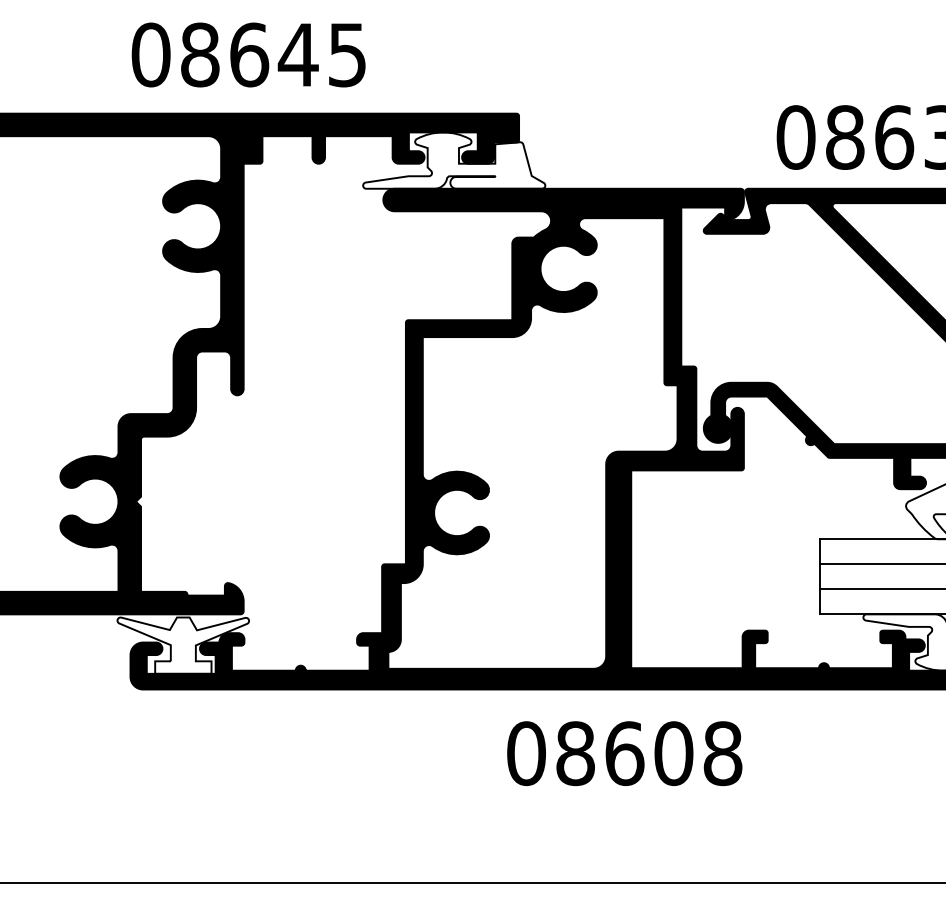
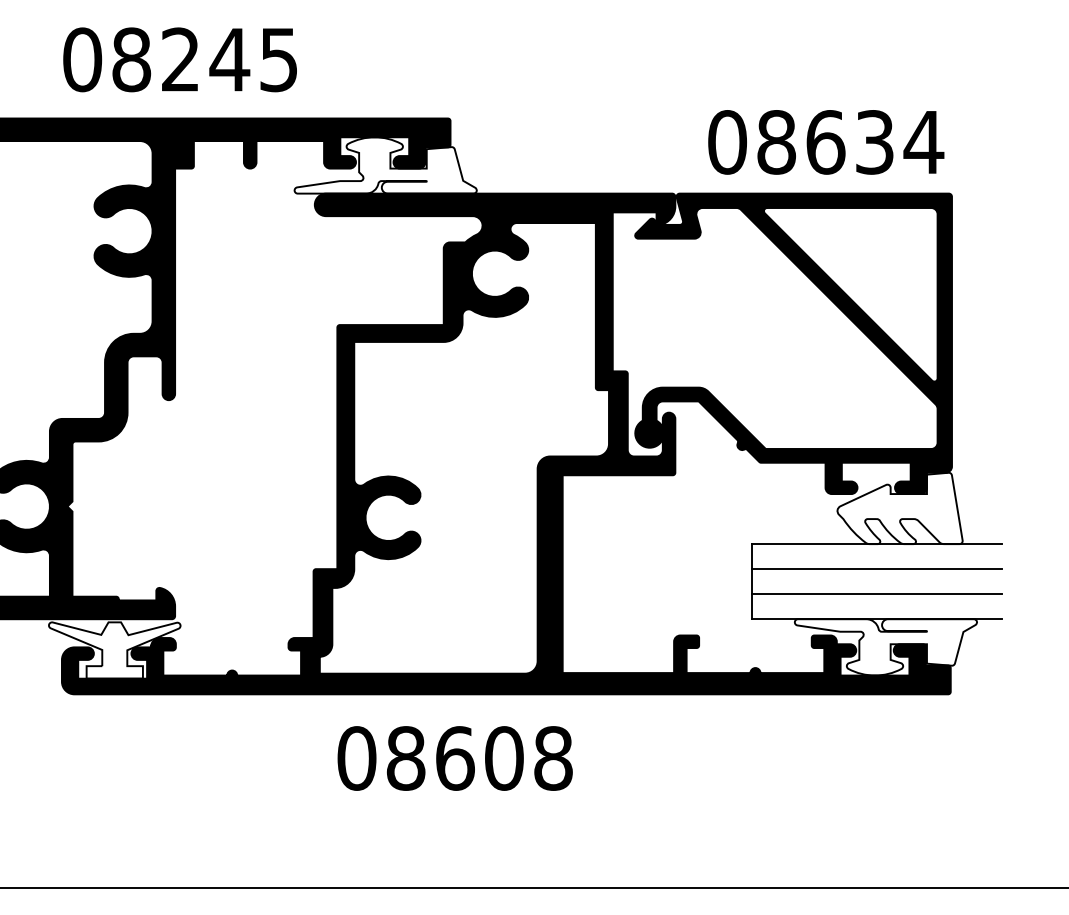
text: (249, 54) -> (180, 59), 08645 -> 08245
text: (624, 753) -> (454, 758), moved

